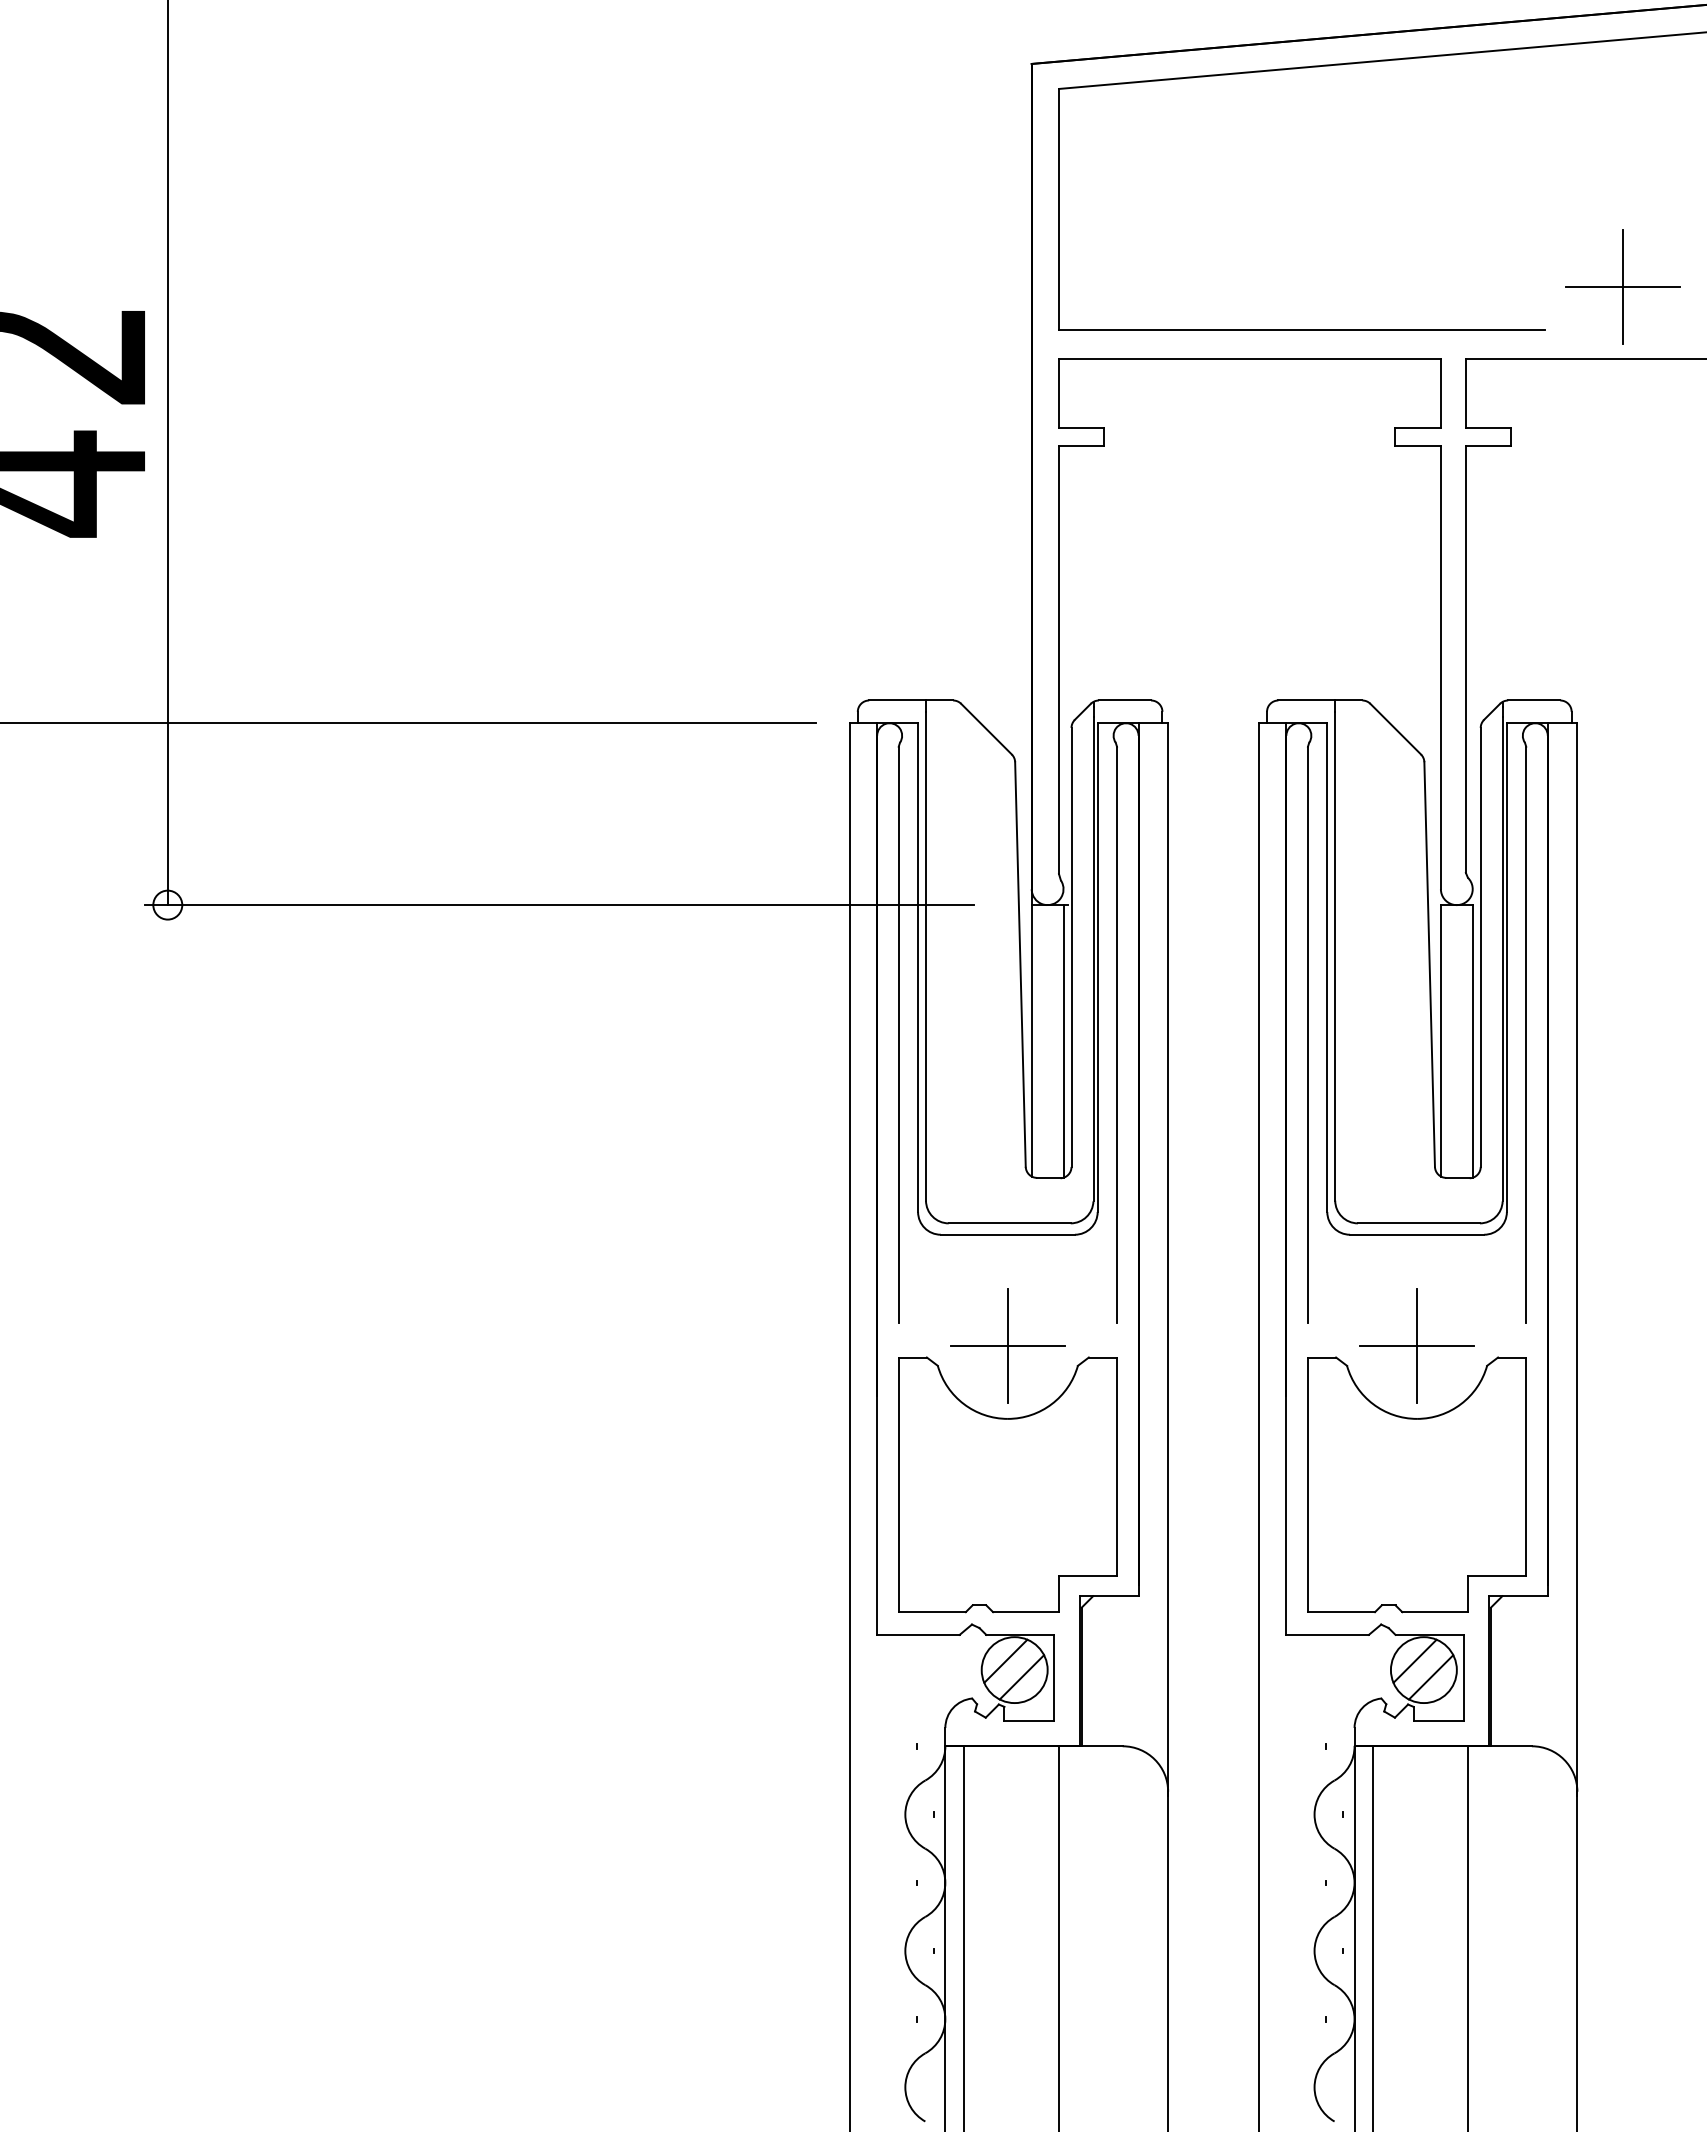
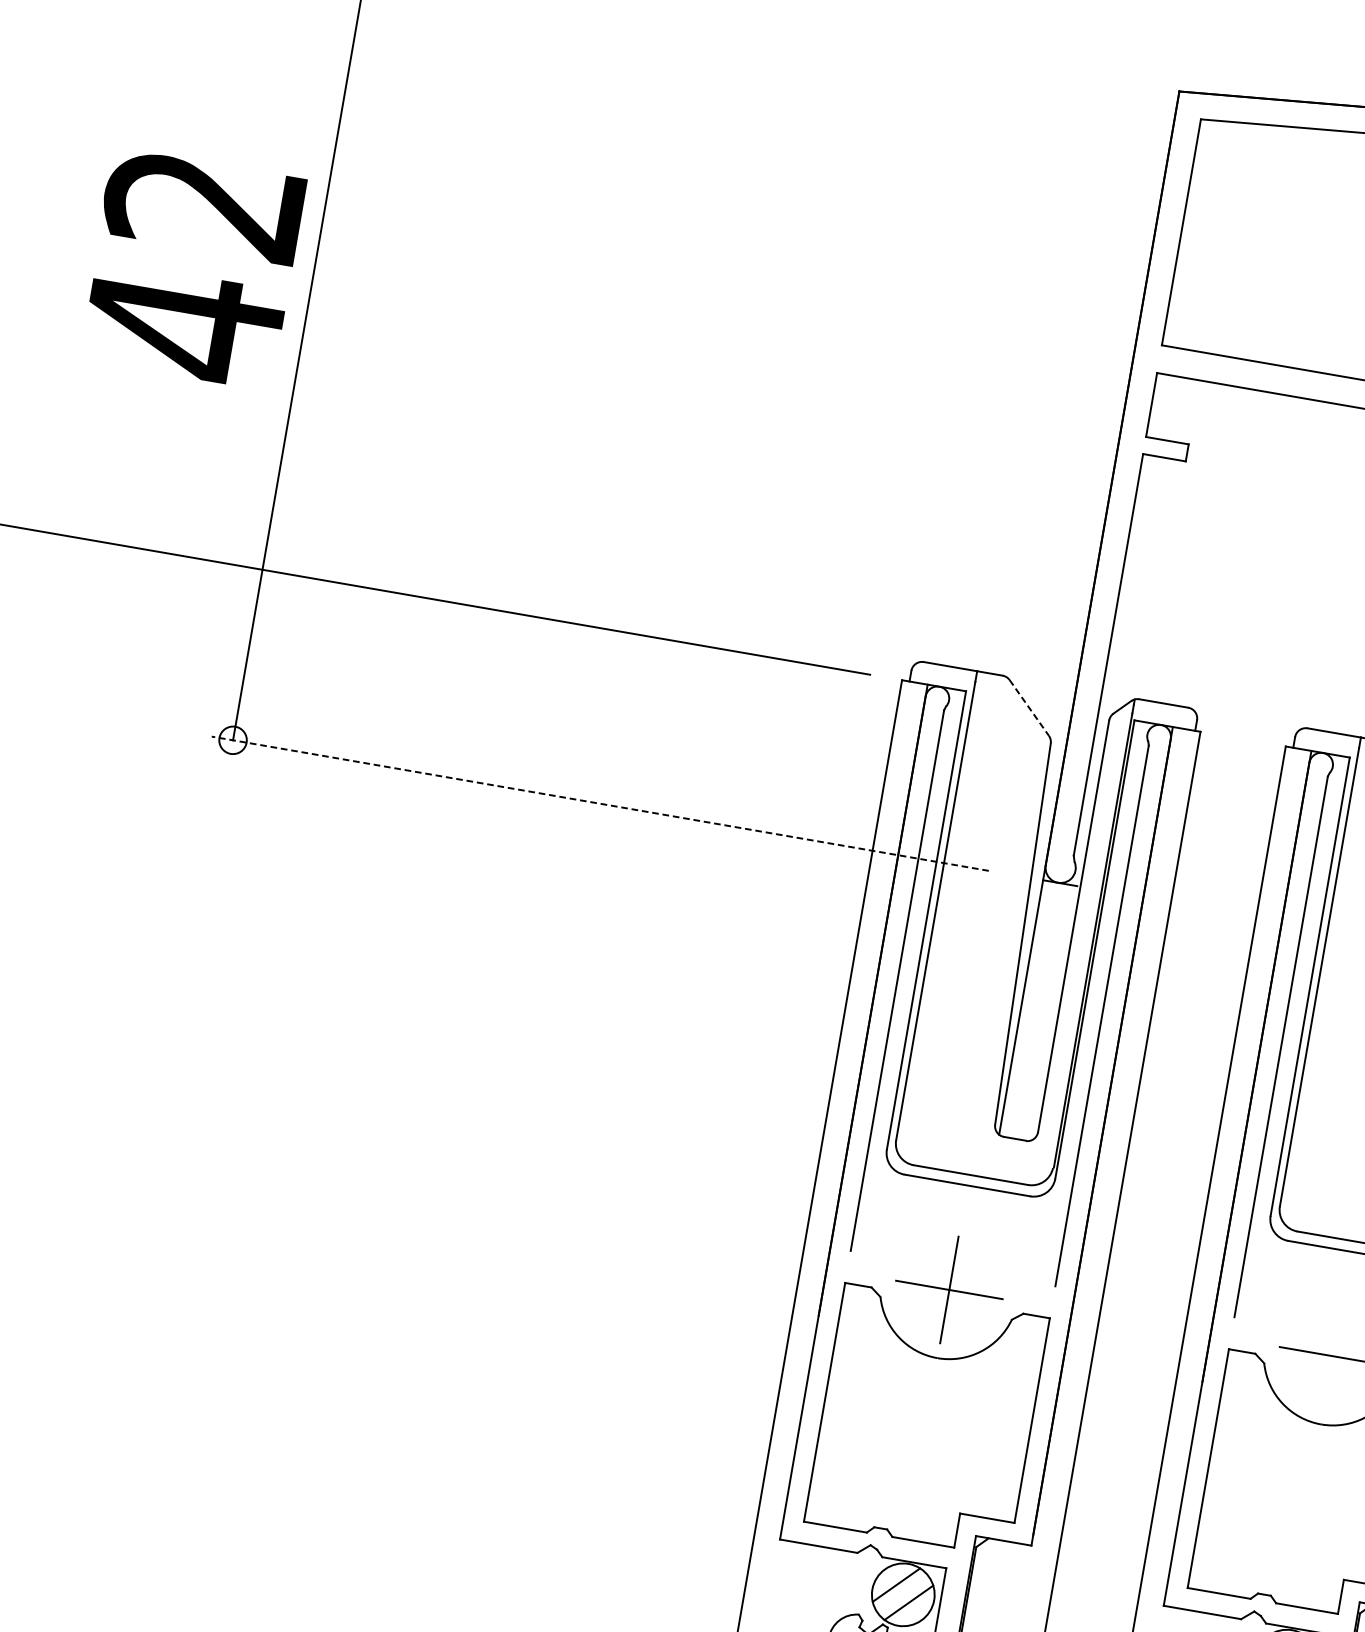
line: (986, 729) -> (1029, 708), solid -> dashed
line: (558, 905) -> (599, 803), solid -> dashed
line: (1063, 1041) -> (1050, 1013), removed
line: (1417, 1345) -> (1333, 1355), removed

